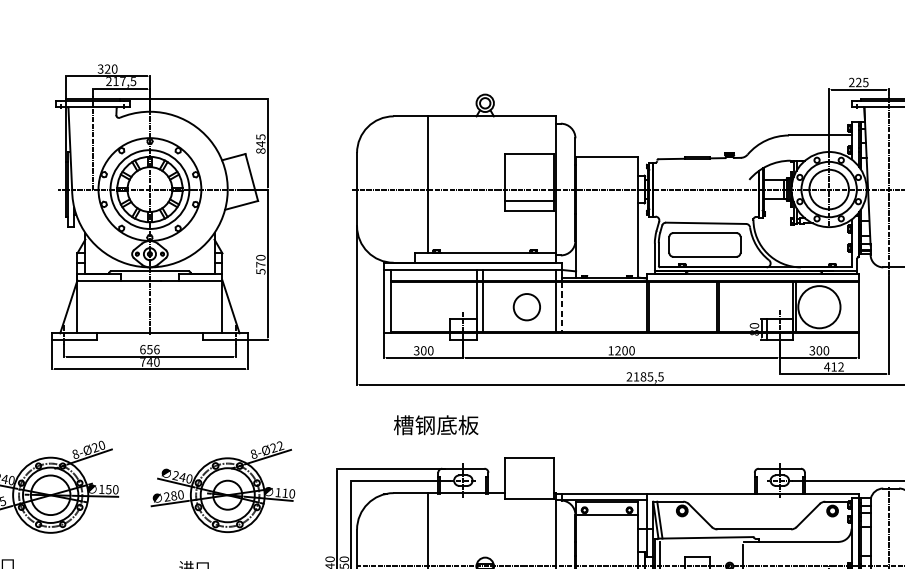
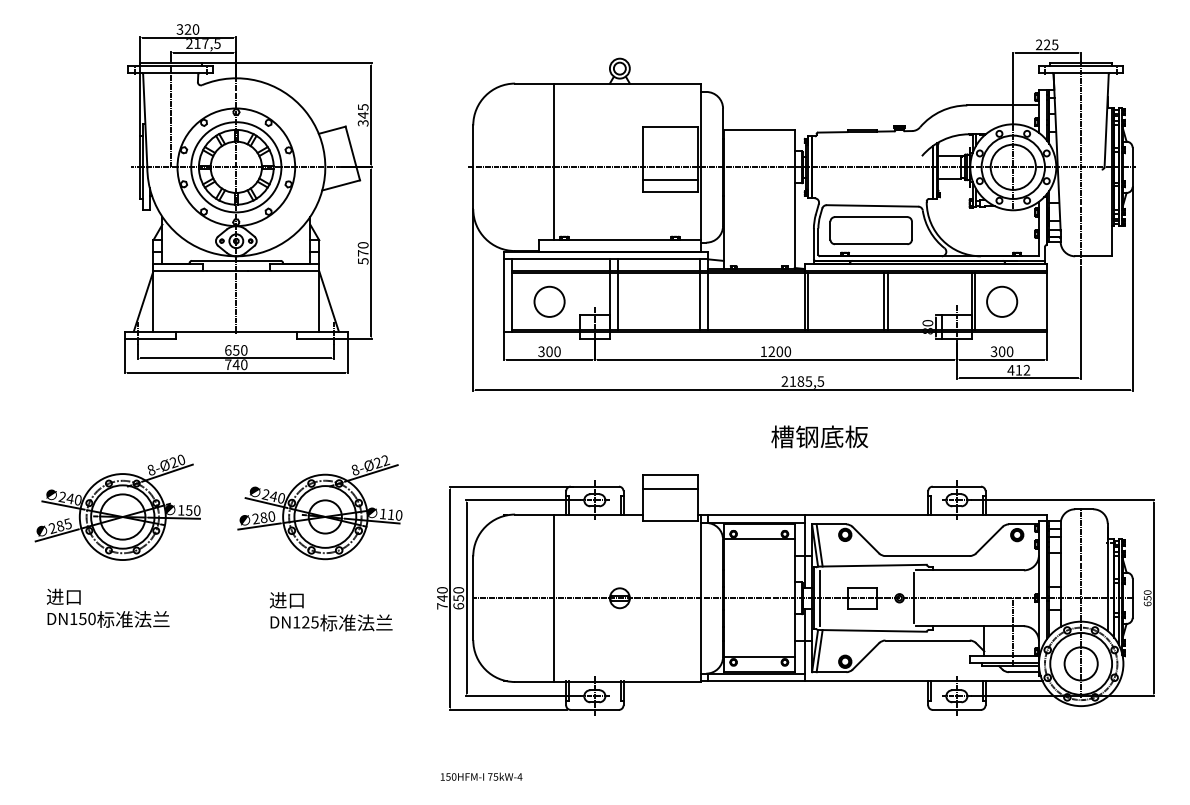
text: (261, 151) -> (363, 123), 845 -> 345
circle: (526, 306) -> (549, 301), moved
line: (561, 306) -> (707, 301), dashed -> solid
circle: (819, 306) -> (1002, 301), size x0.62
text: (157, 349) -> (244, 350), 656 -> 650
text: (435, 424) -> (819, 436), moved
line: (529, 470) -> (670, 488), added

